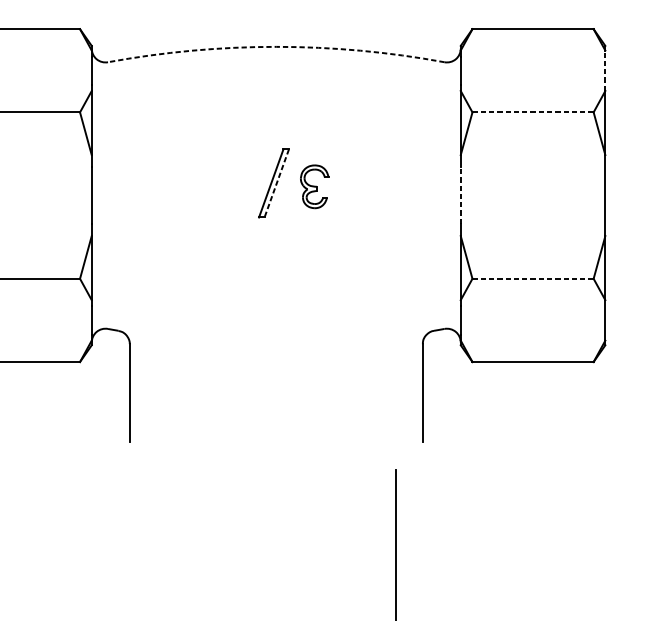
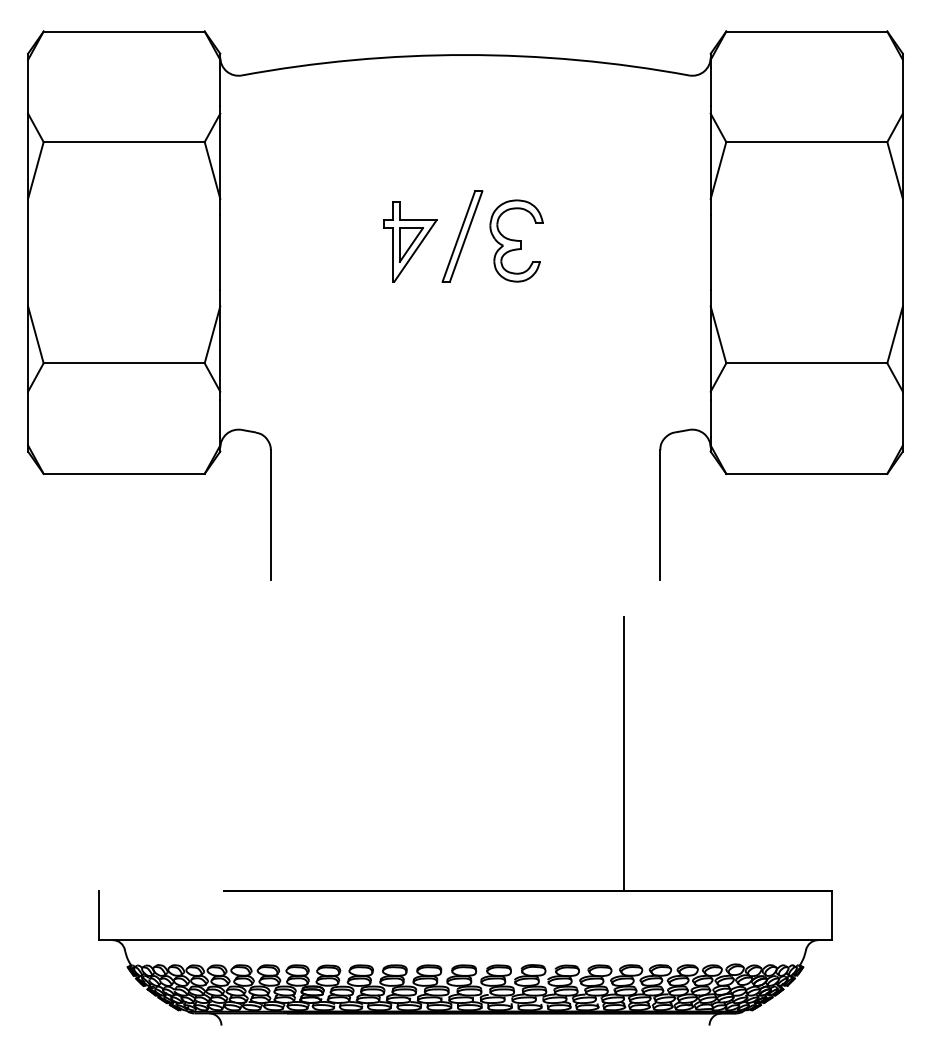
arc: (276, 47) -> (465, 55), dashed -> solid
line: (605, 70) -> (902, 86), dashed -> solid
line: (532, 112) -> (806, 142), dashed -> solid
line: (276, 184) -> (465, 237), dashed -> solid
part: (314, 186) -> (516, 240), size x1.43
part: (234, 187) -> (410, 241), added
line: (460, 195) -> (710, 252), dashed -> solid
line: (532, 278) -> (806, 363), dashed -> solid

